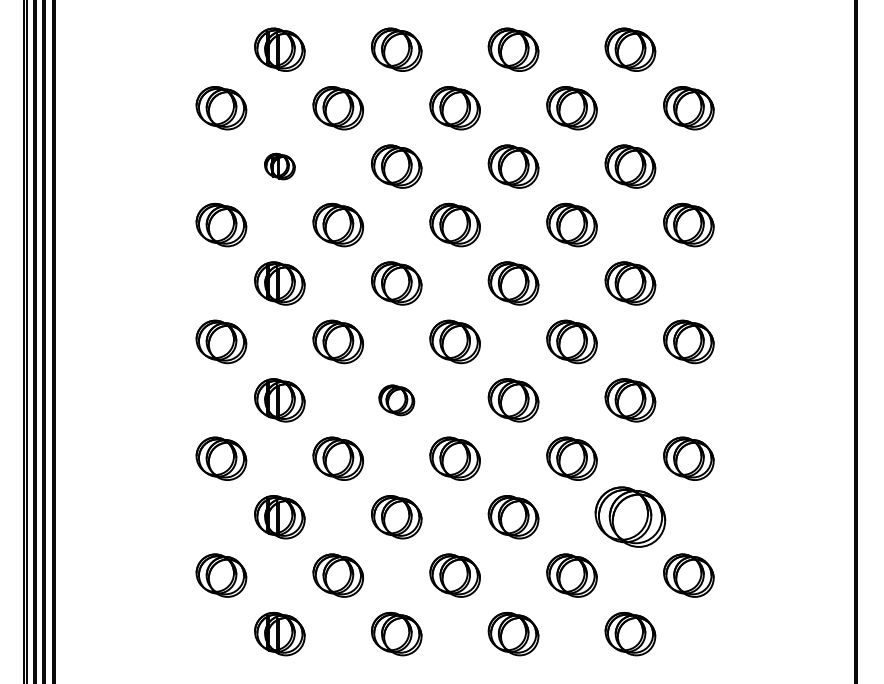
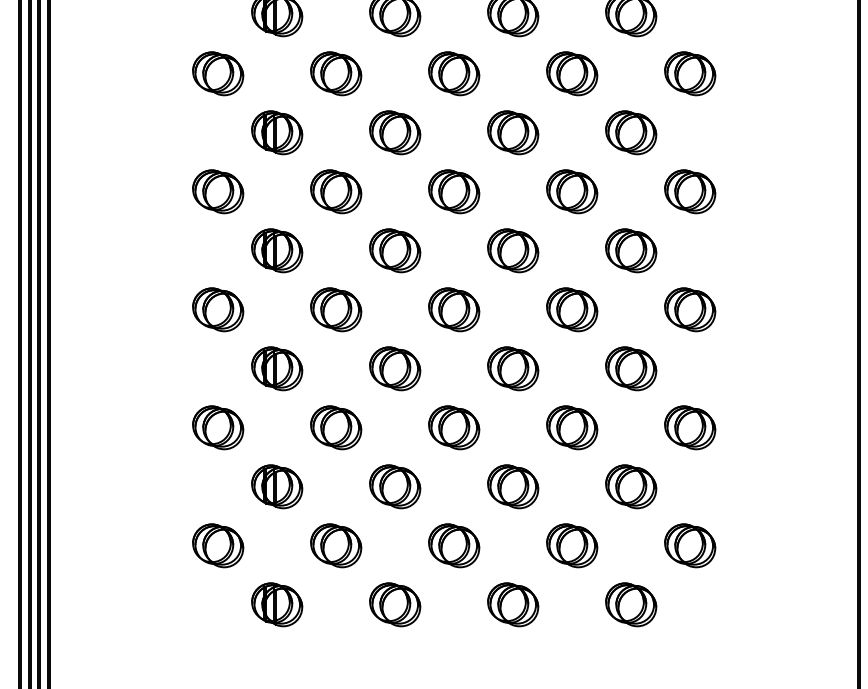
part: (279, 166) -> (276, 132), size x1.67
part: (396, 400) -> (394, 368), size x1.43
part: (630, 517) -> (631, 487), size x0.71

